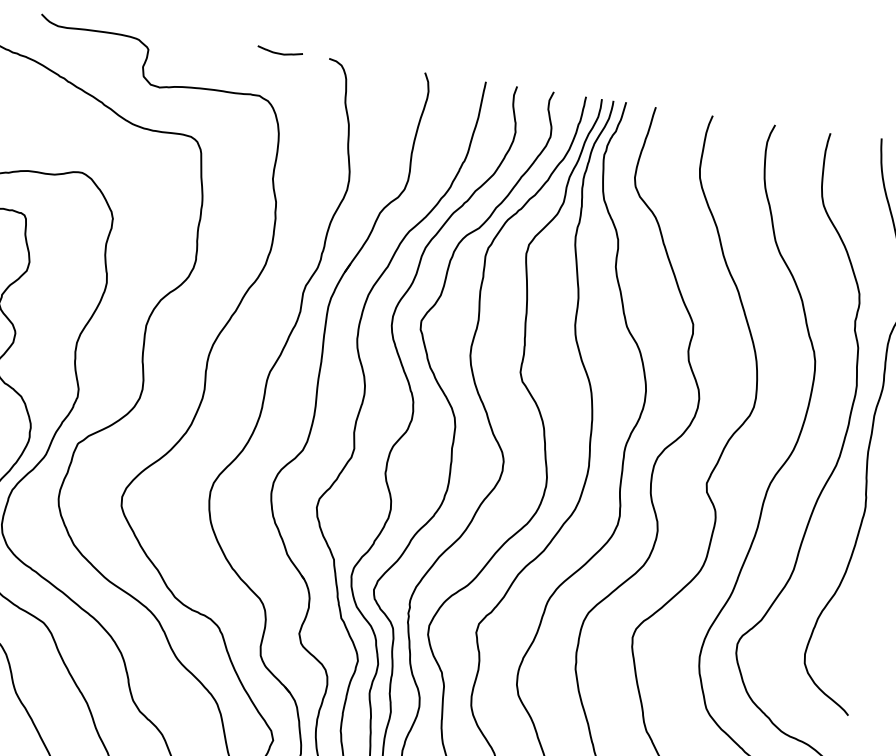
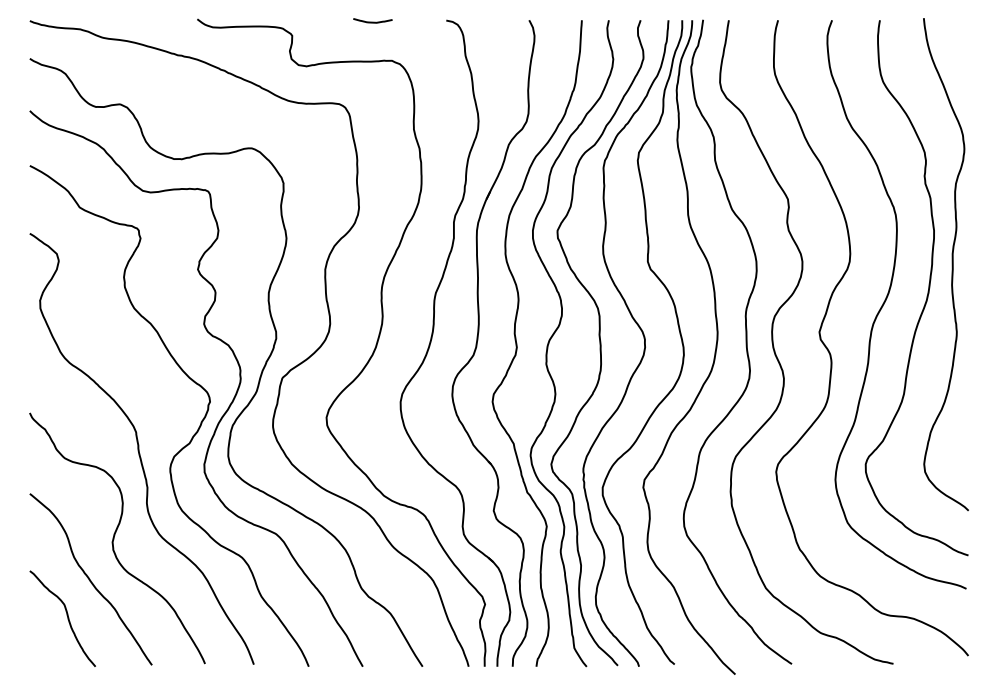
curve: (279, 52) -> (372, 21), moved

